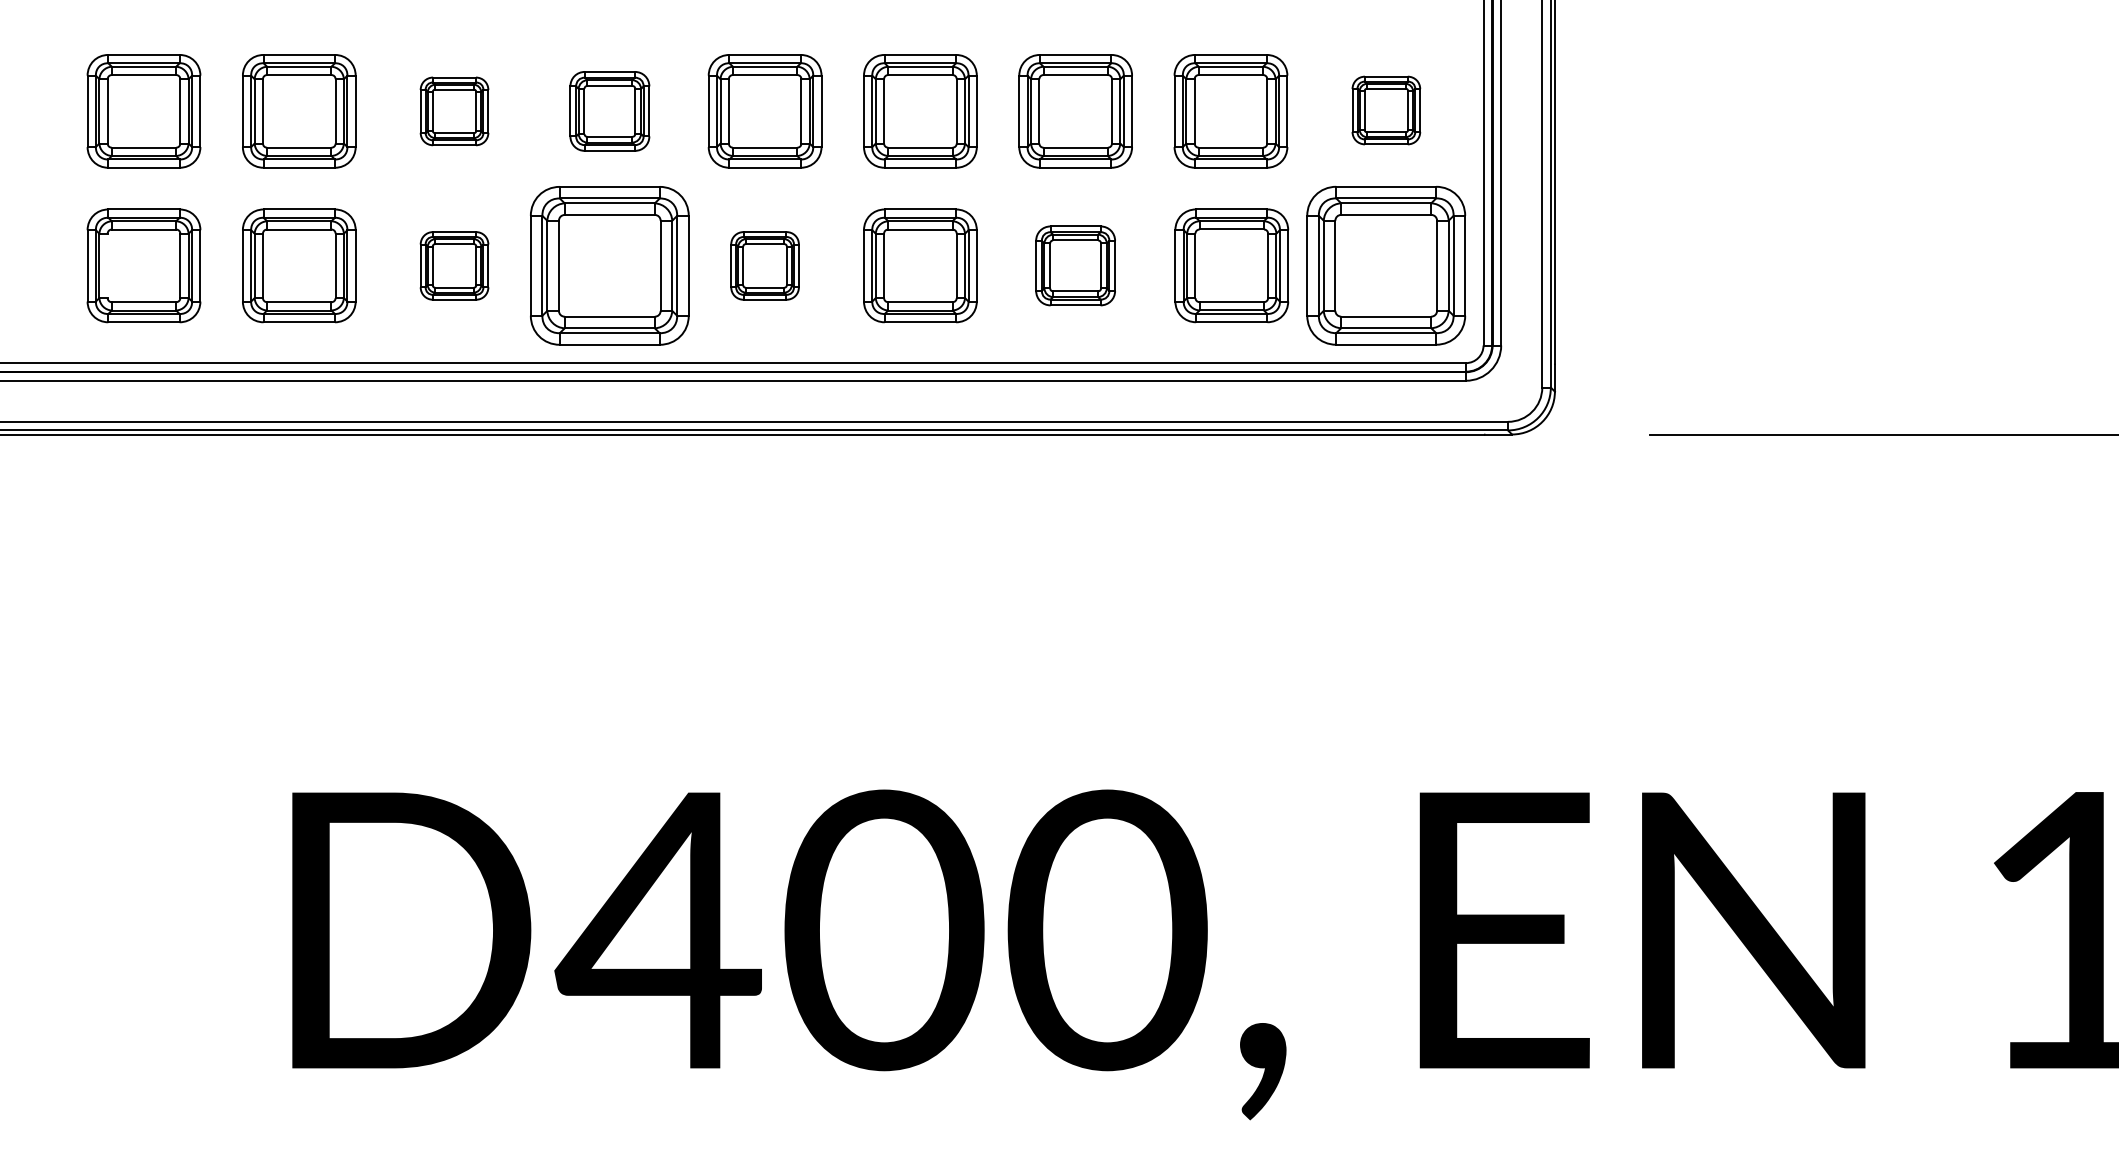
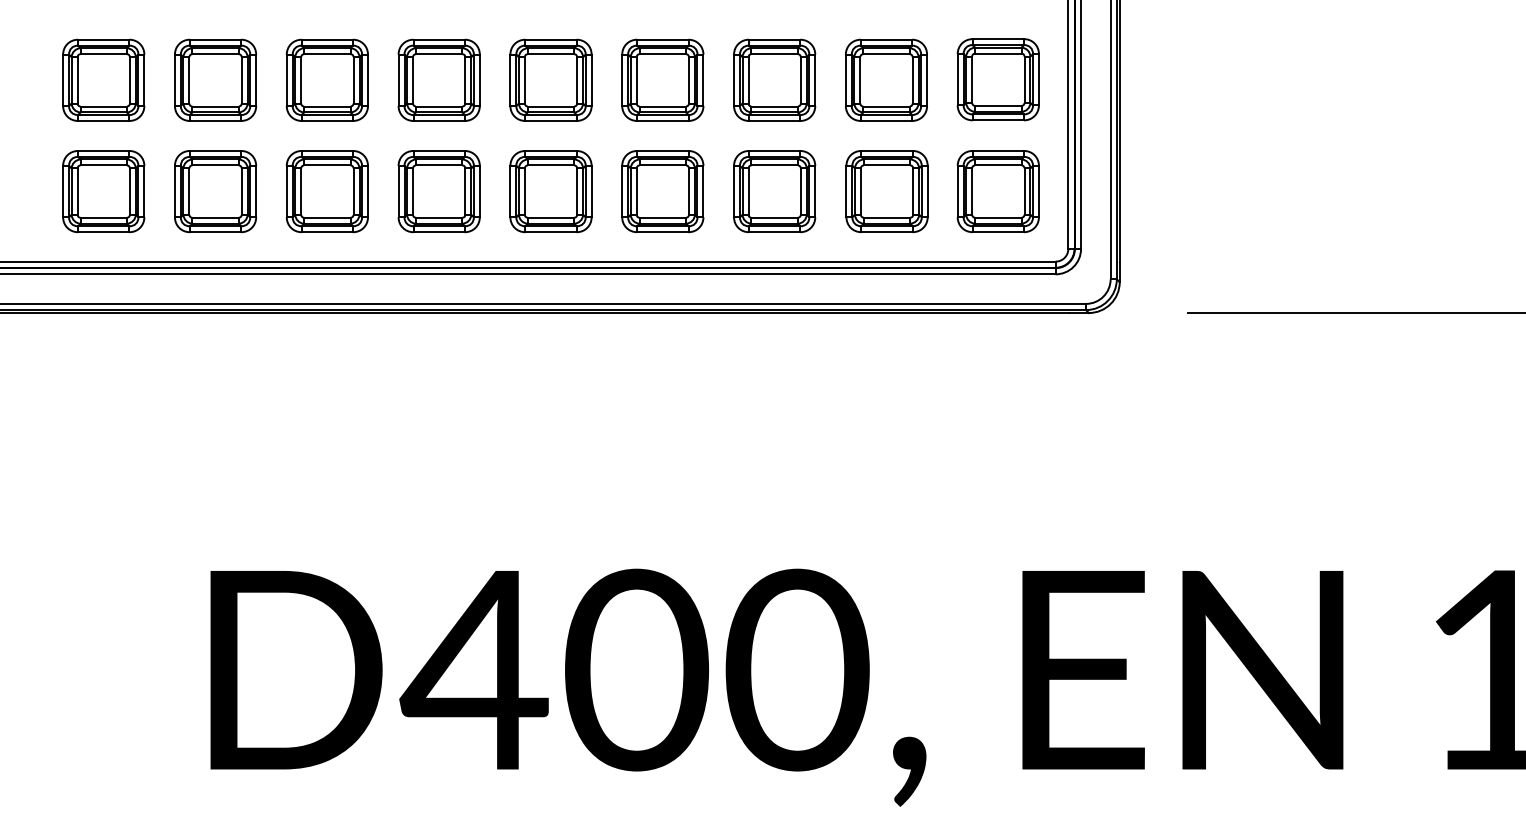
part: (1386, 110) -> (998, 79), size x1.67
part: (454, 111) -> (327, 80), size x1.67
part: (609, 111) -> (438, 80), size x1.43
line: (107, 265) -> (77, 191), added
part: (454, 265) -> (327, 191), size x1.67
part: (609, 265) -> (438, 191), size x0.71
part: (764, 265) -> (550, 191), size x1.67
part: (1075, 265) -> (774, 191), size x1.43
part: (1386, 265) -> (998, 191), size x0.71

